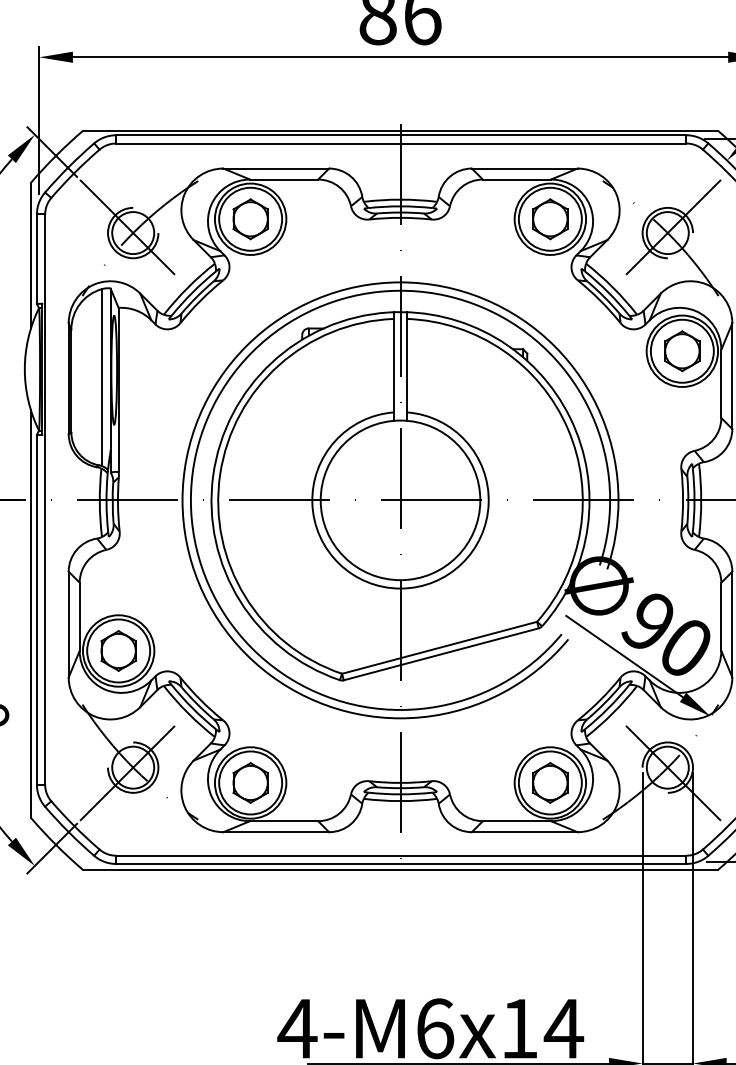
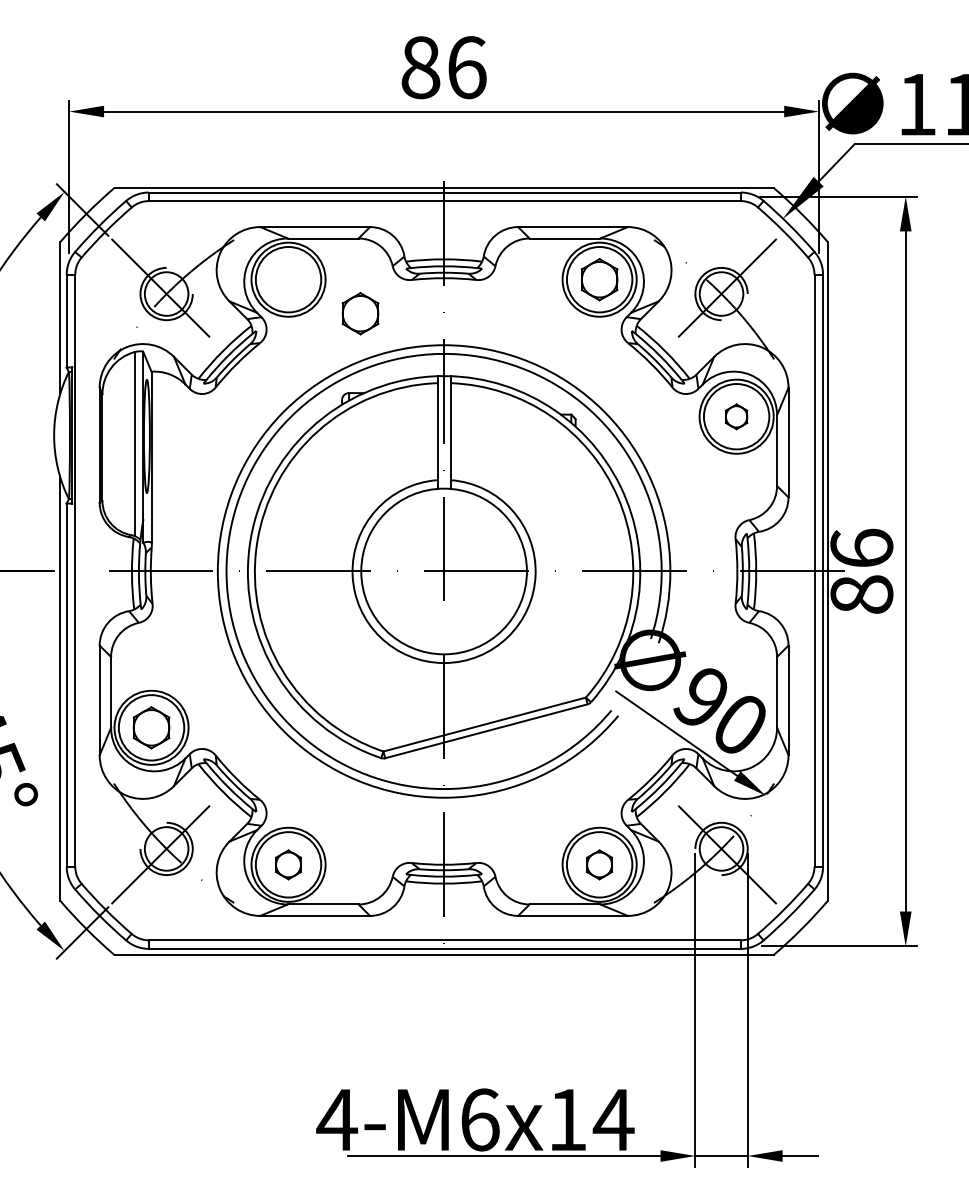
part: (250, 219) -> (360, 313), moved
part: (682, 351) -> (736, 416), size x0.6
part: (250, 782) -> (288, 864), size x0.7
part: (550, 782) -> (599, 864), size x0.7

